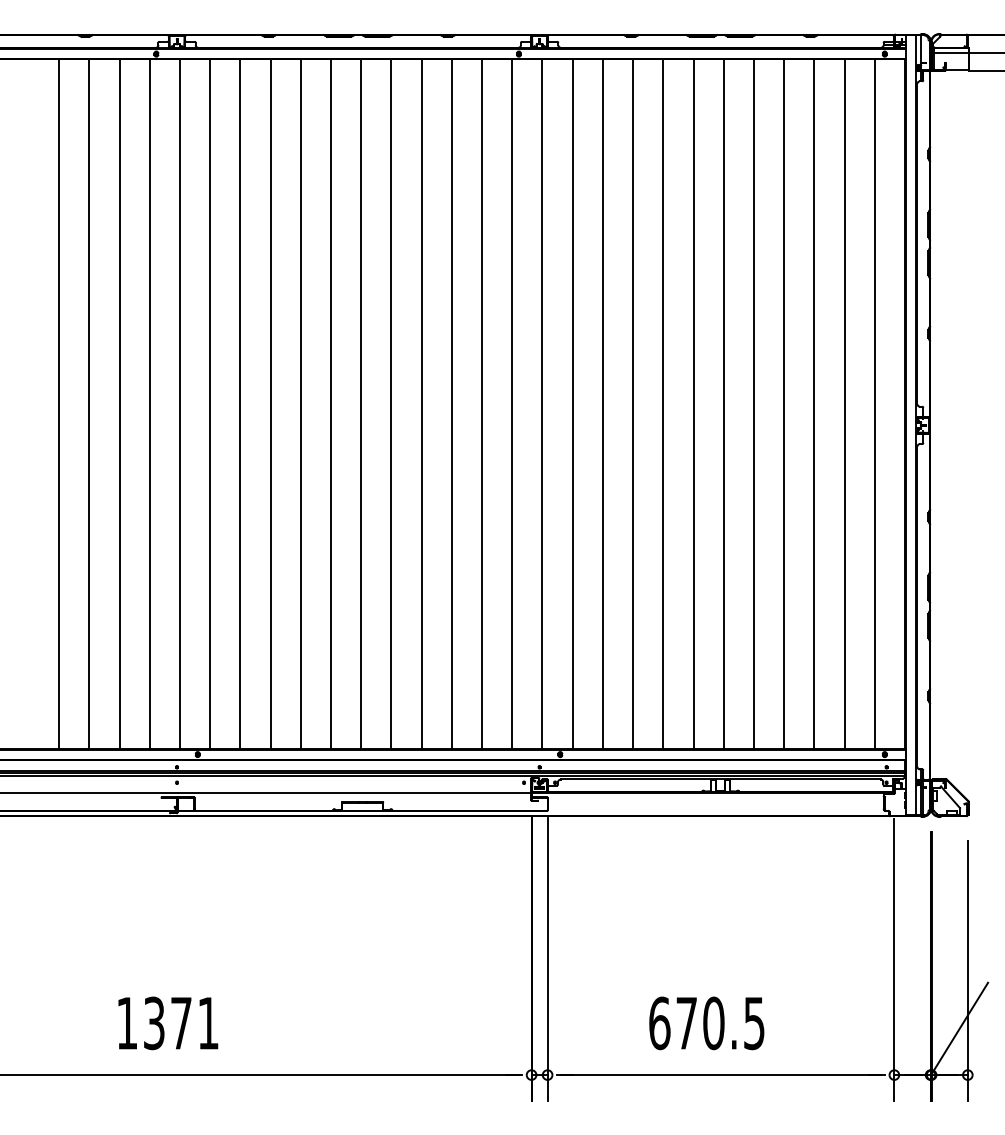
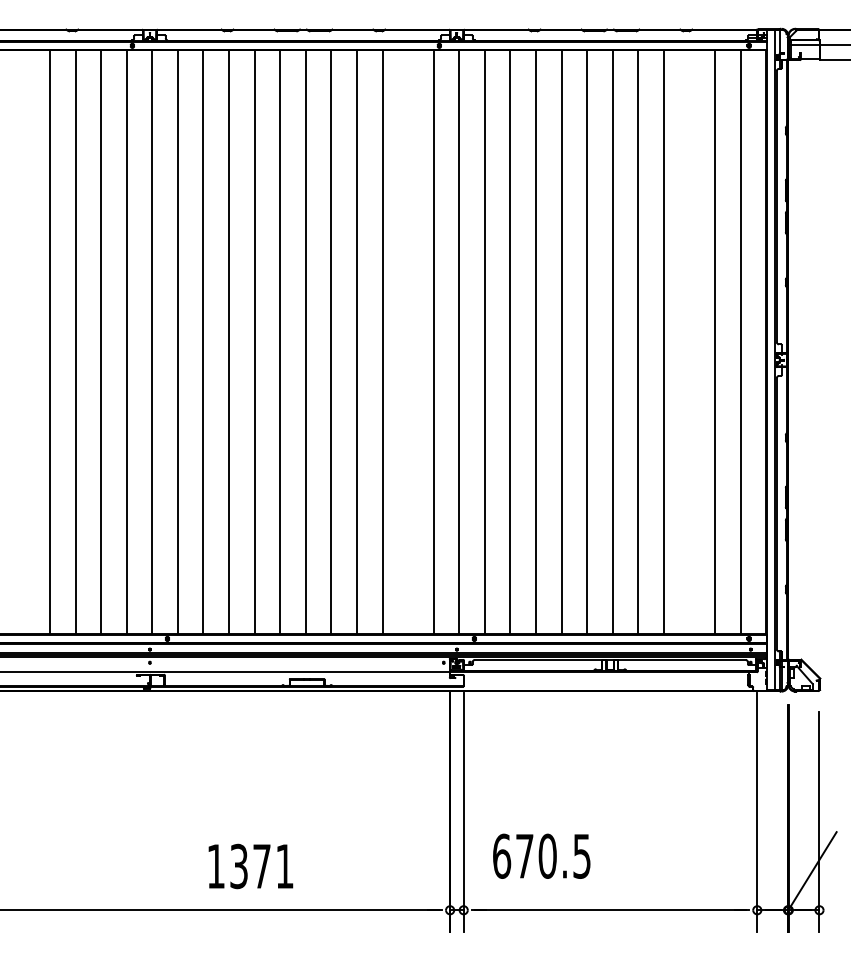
line: (482, 404) -> (408, 342), removed
line: (814, 404) -> (689, 342), removed
text: (168, 1023) -> (251, 866), moved
text: (706, 1023) -> (541, 856), moved

